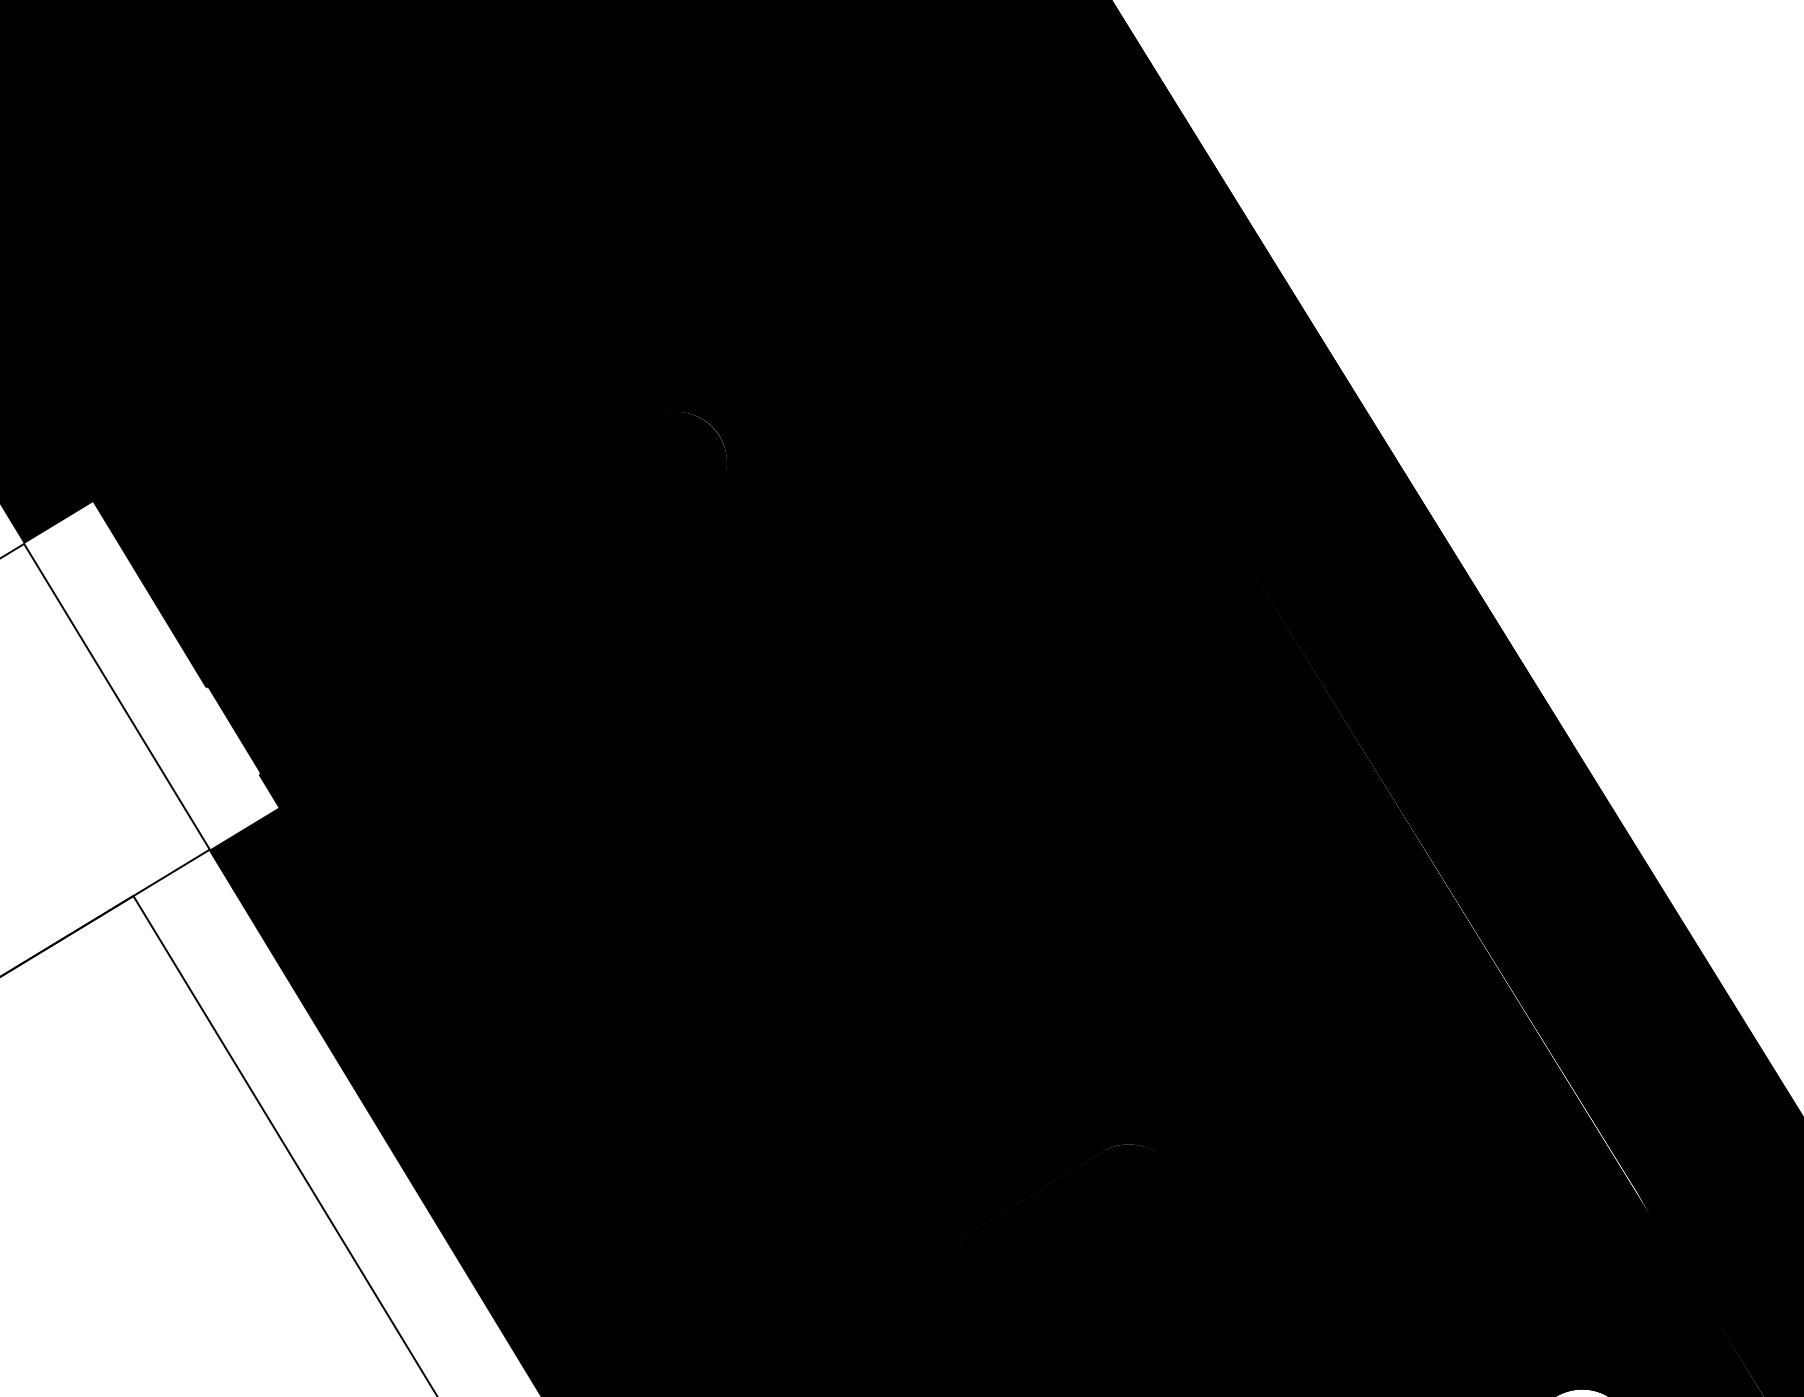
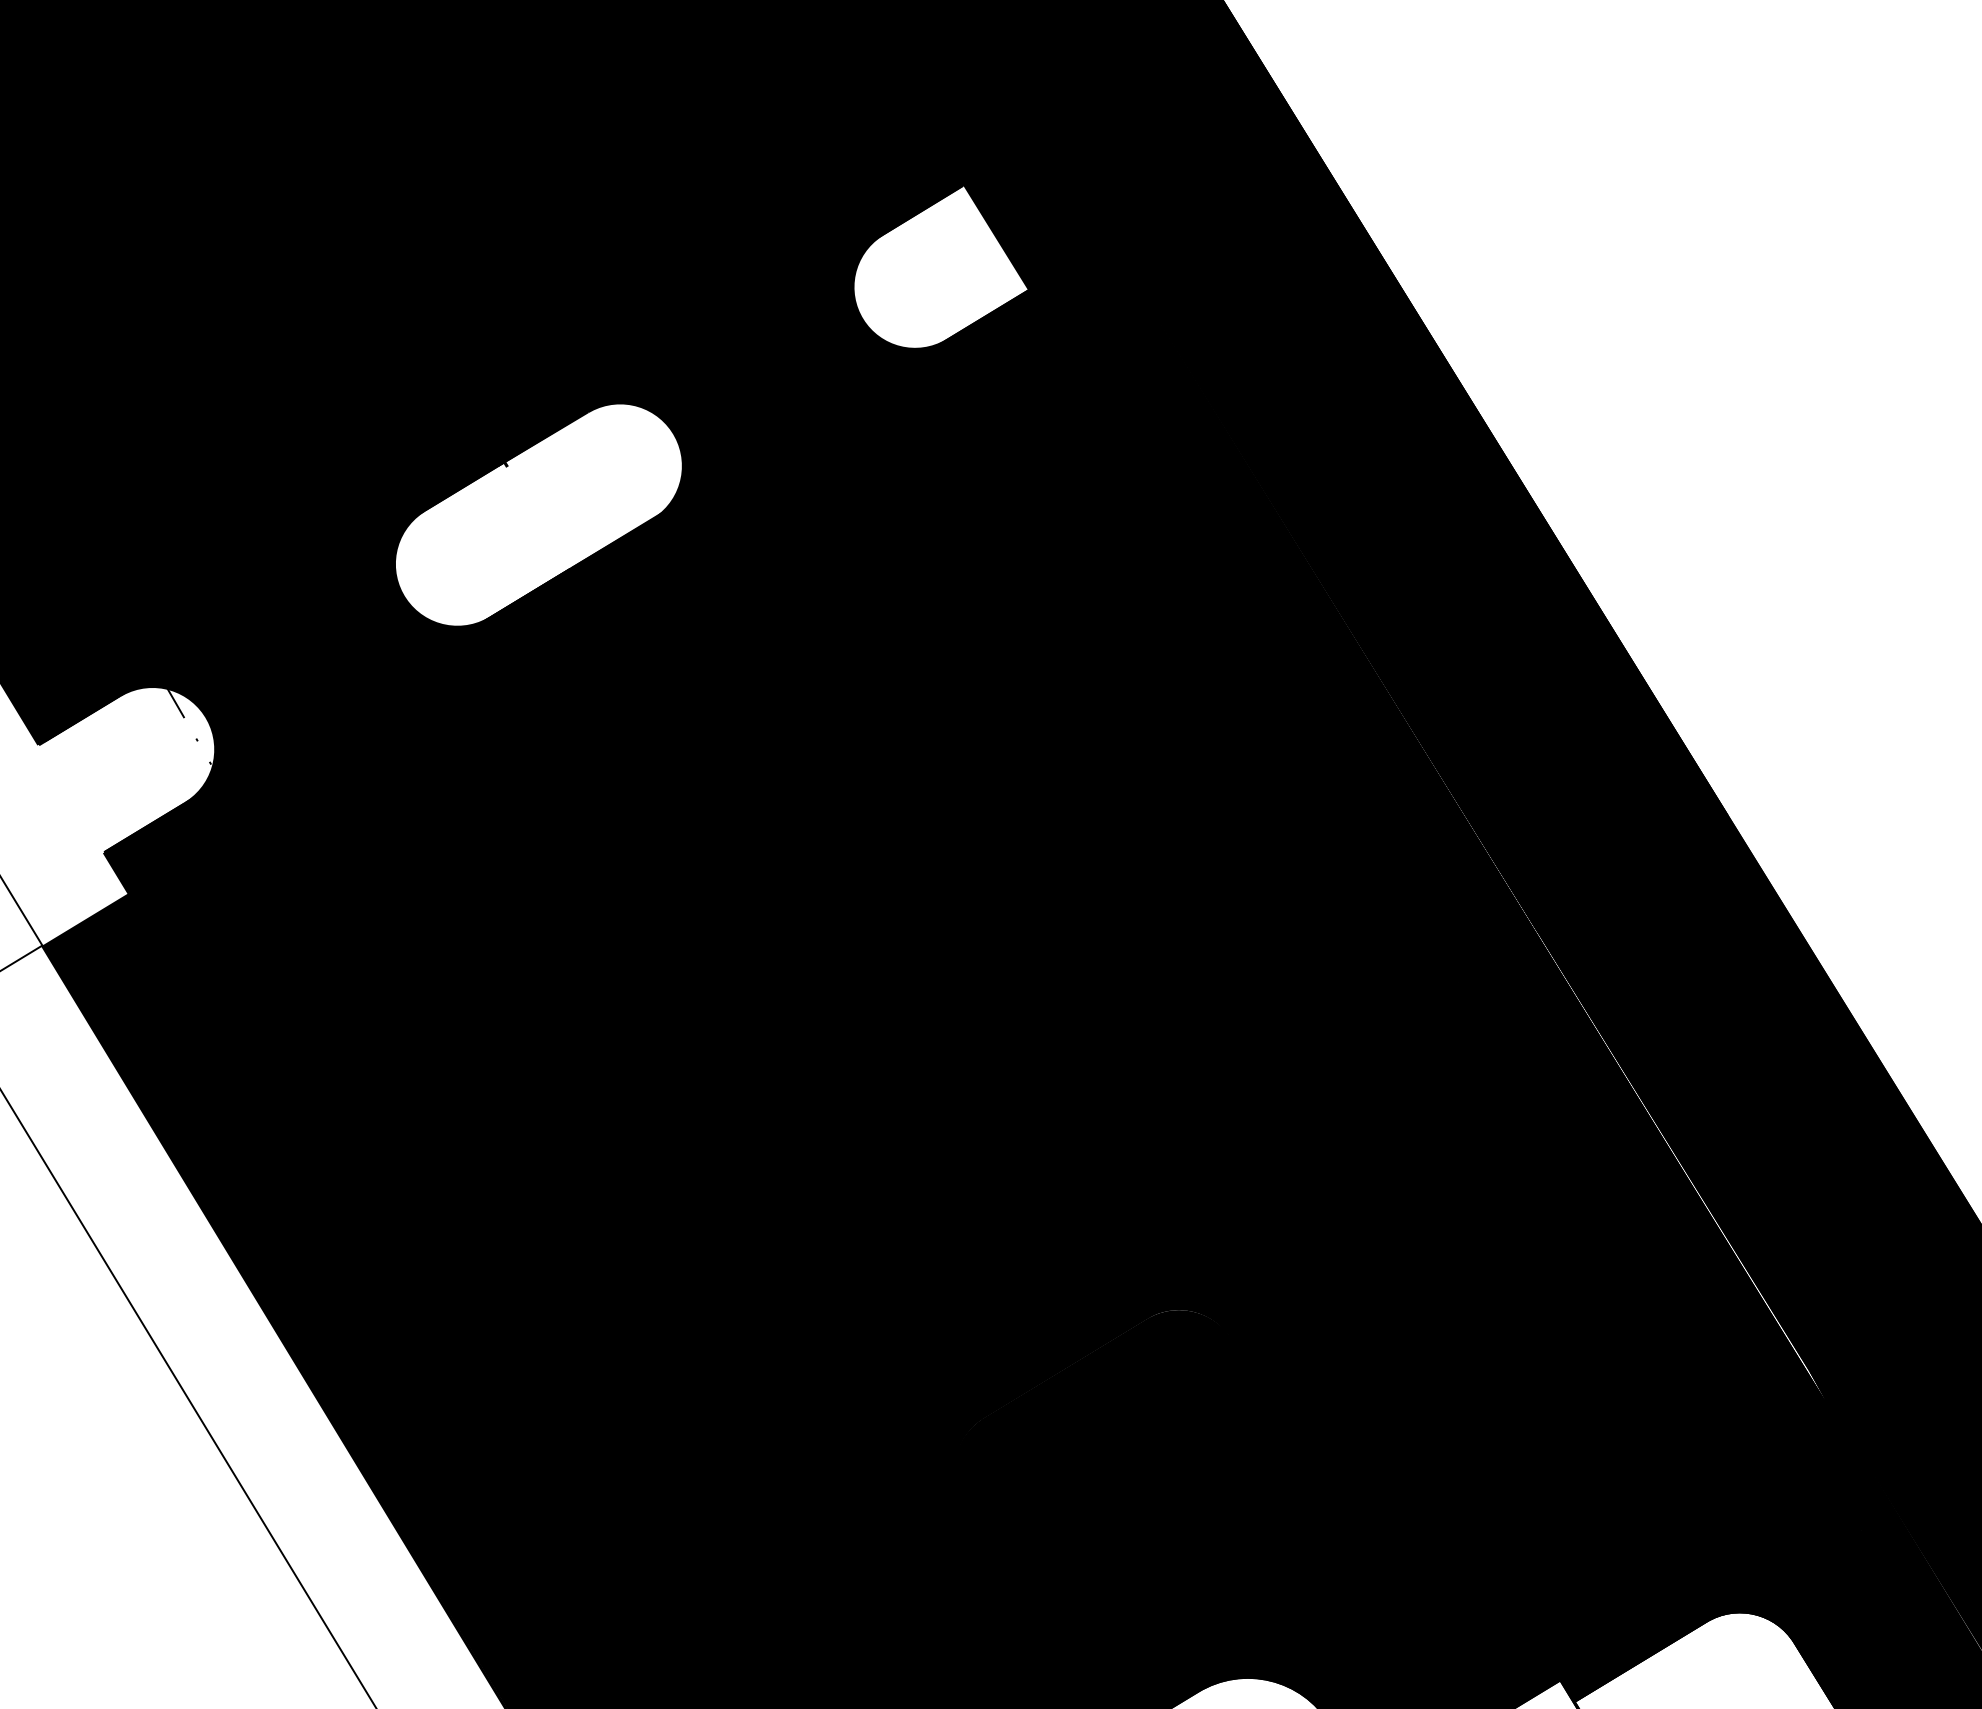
fill: (936, 301) -> (941, 267), removed
fill: (609, 502) -> (536, 516), removed
fill: (278, 707) -> (127, 769), removed

